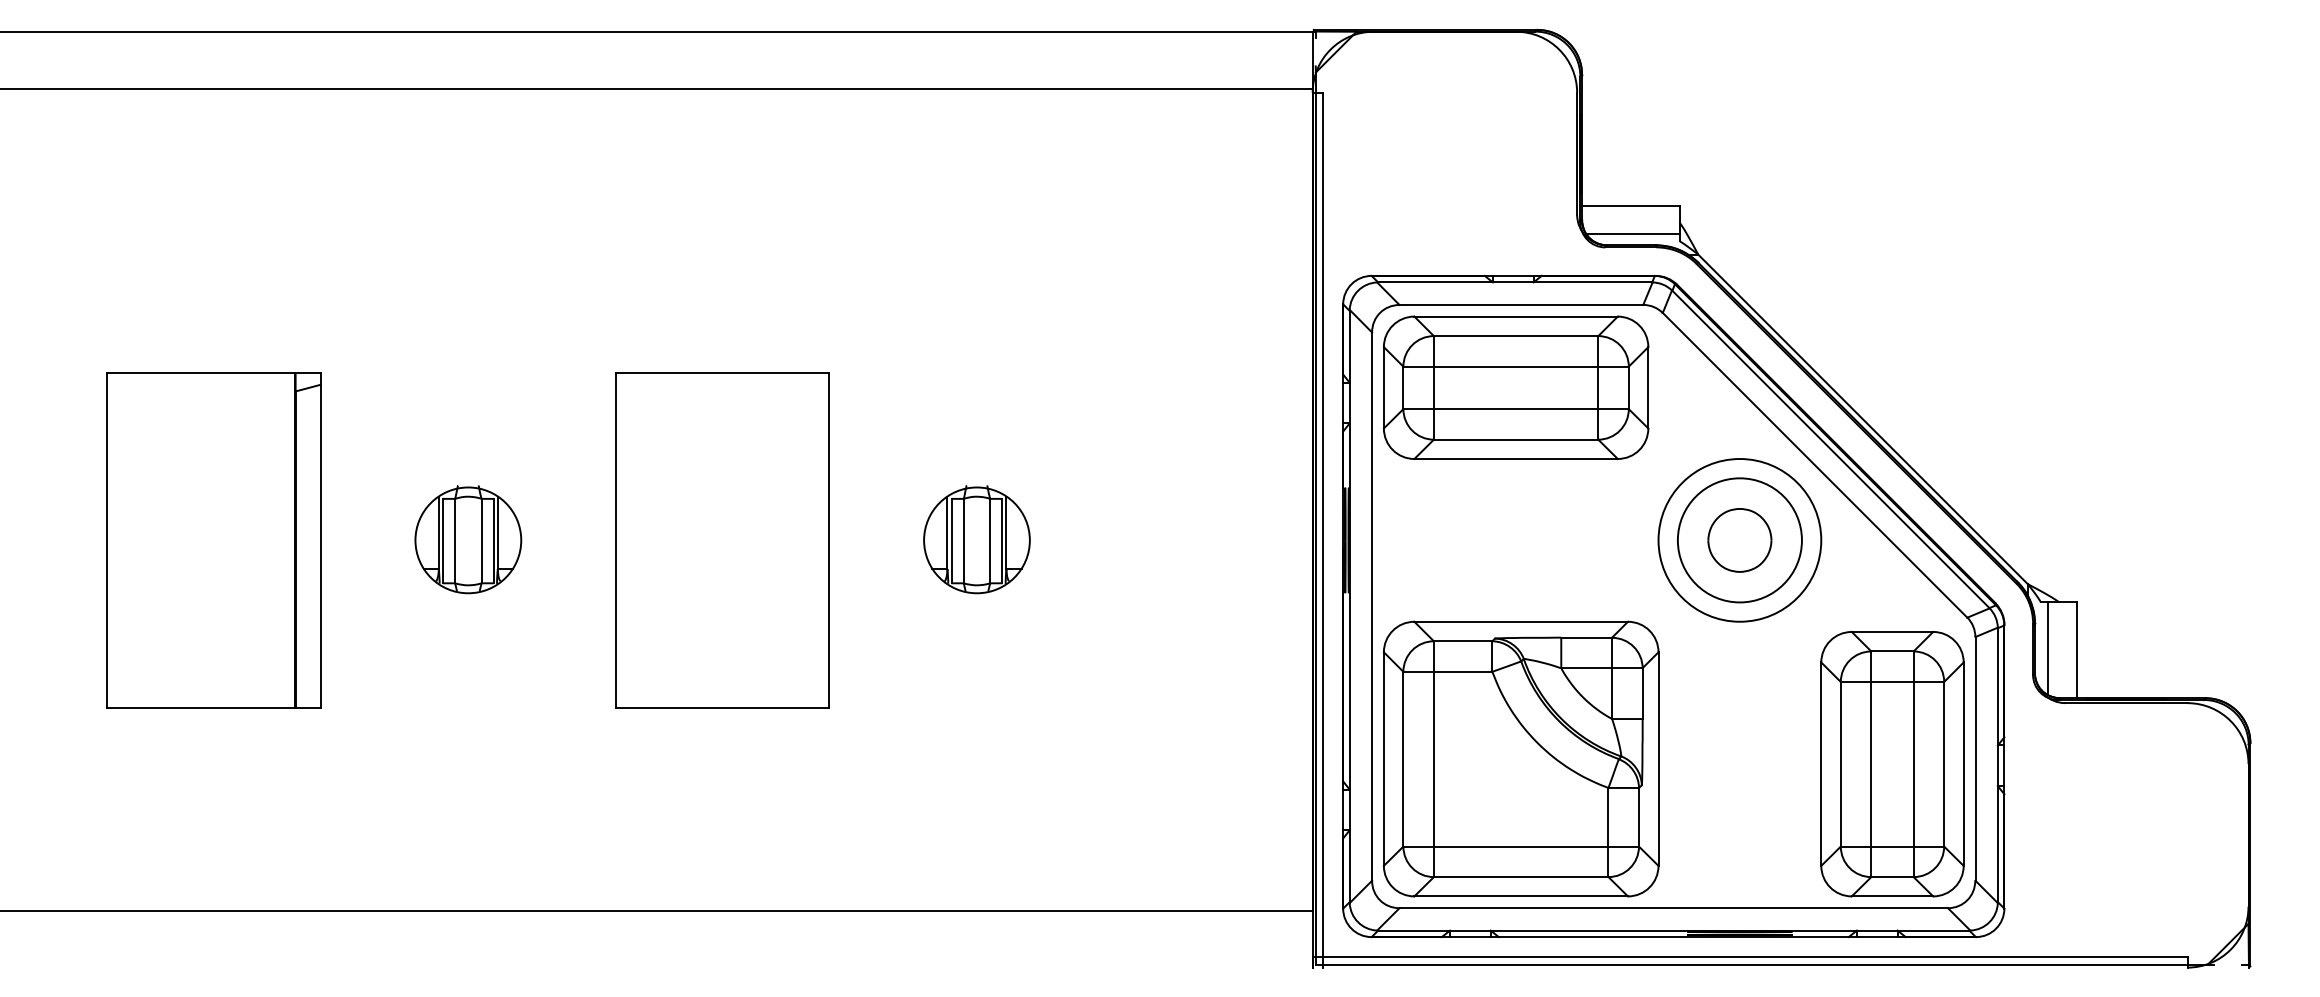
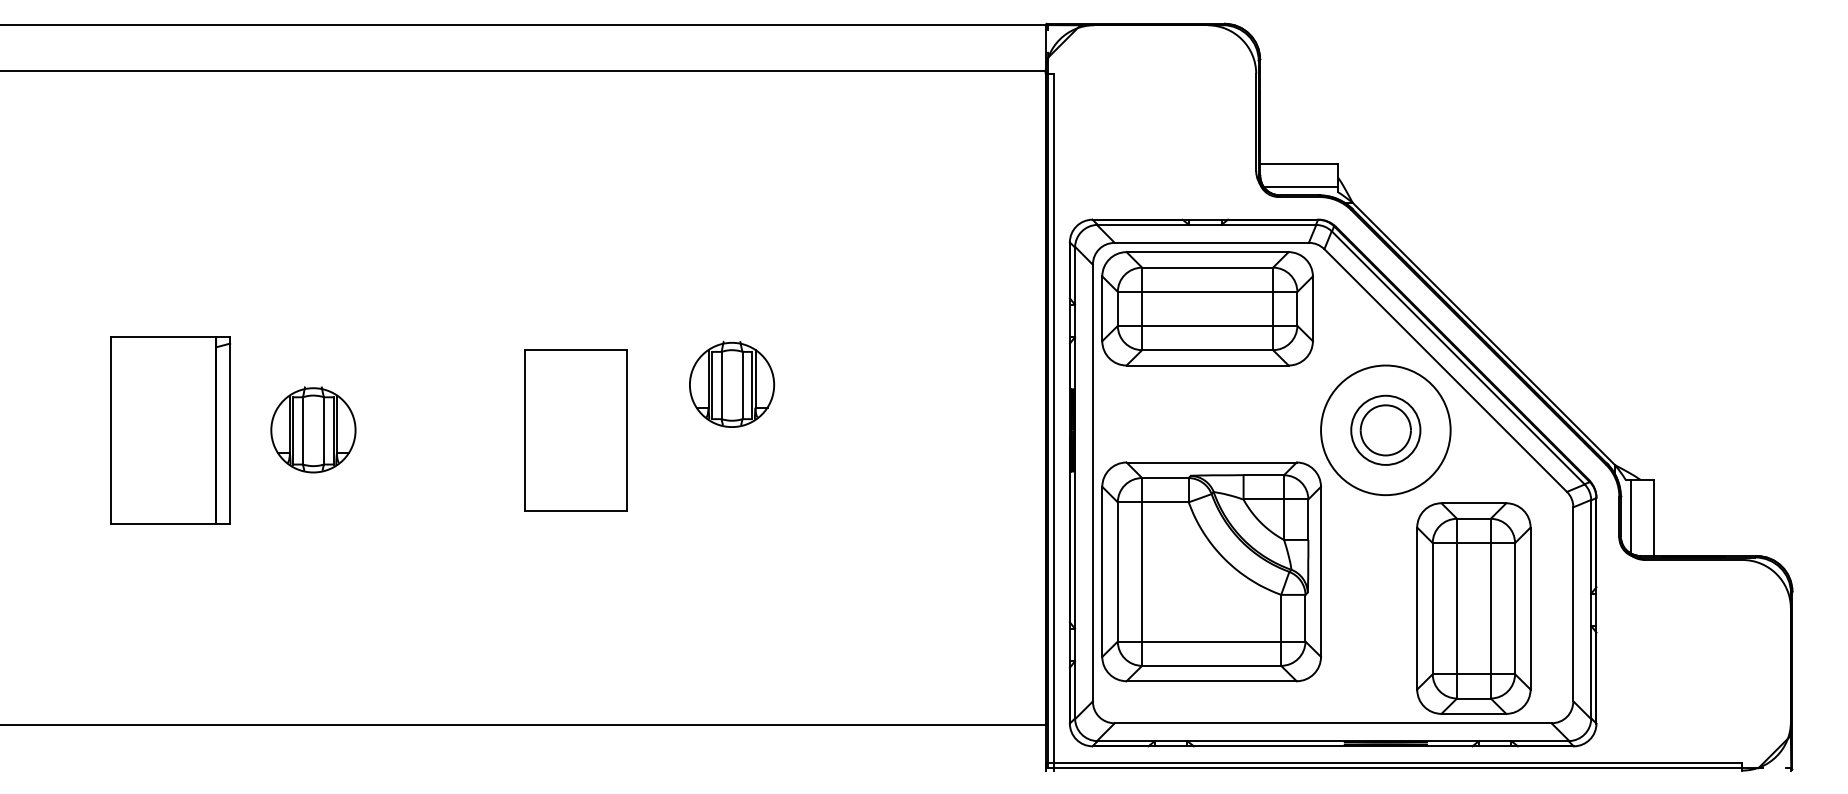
part: (468, 539) -> (313, 429), moved
part: (976, 539) -> (731, 384), moved
part: (213, 540) -> (170, 430), size x0.7
part: (722, 540) -> (575, 430), size x0.6
circle: (1739, 540) -> (1385, 430), size x0.7
part: (1520, 758) -> (1211, 571), moved
part: (1892, 763) -> (1473, 608), moved

